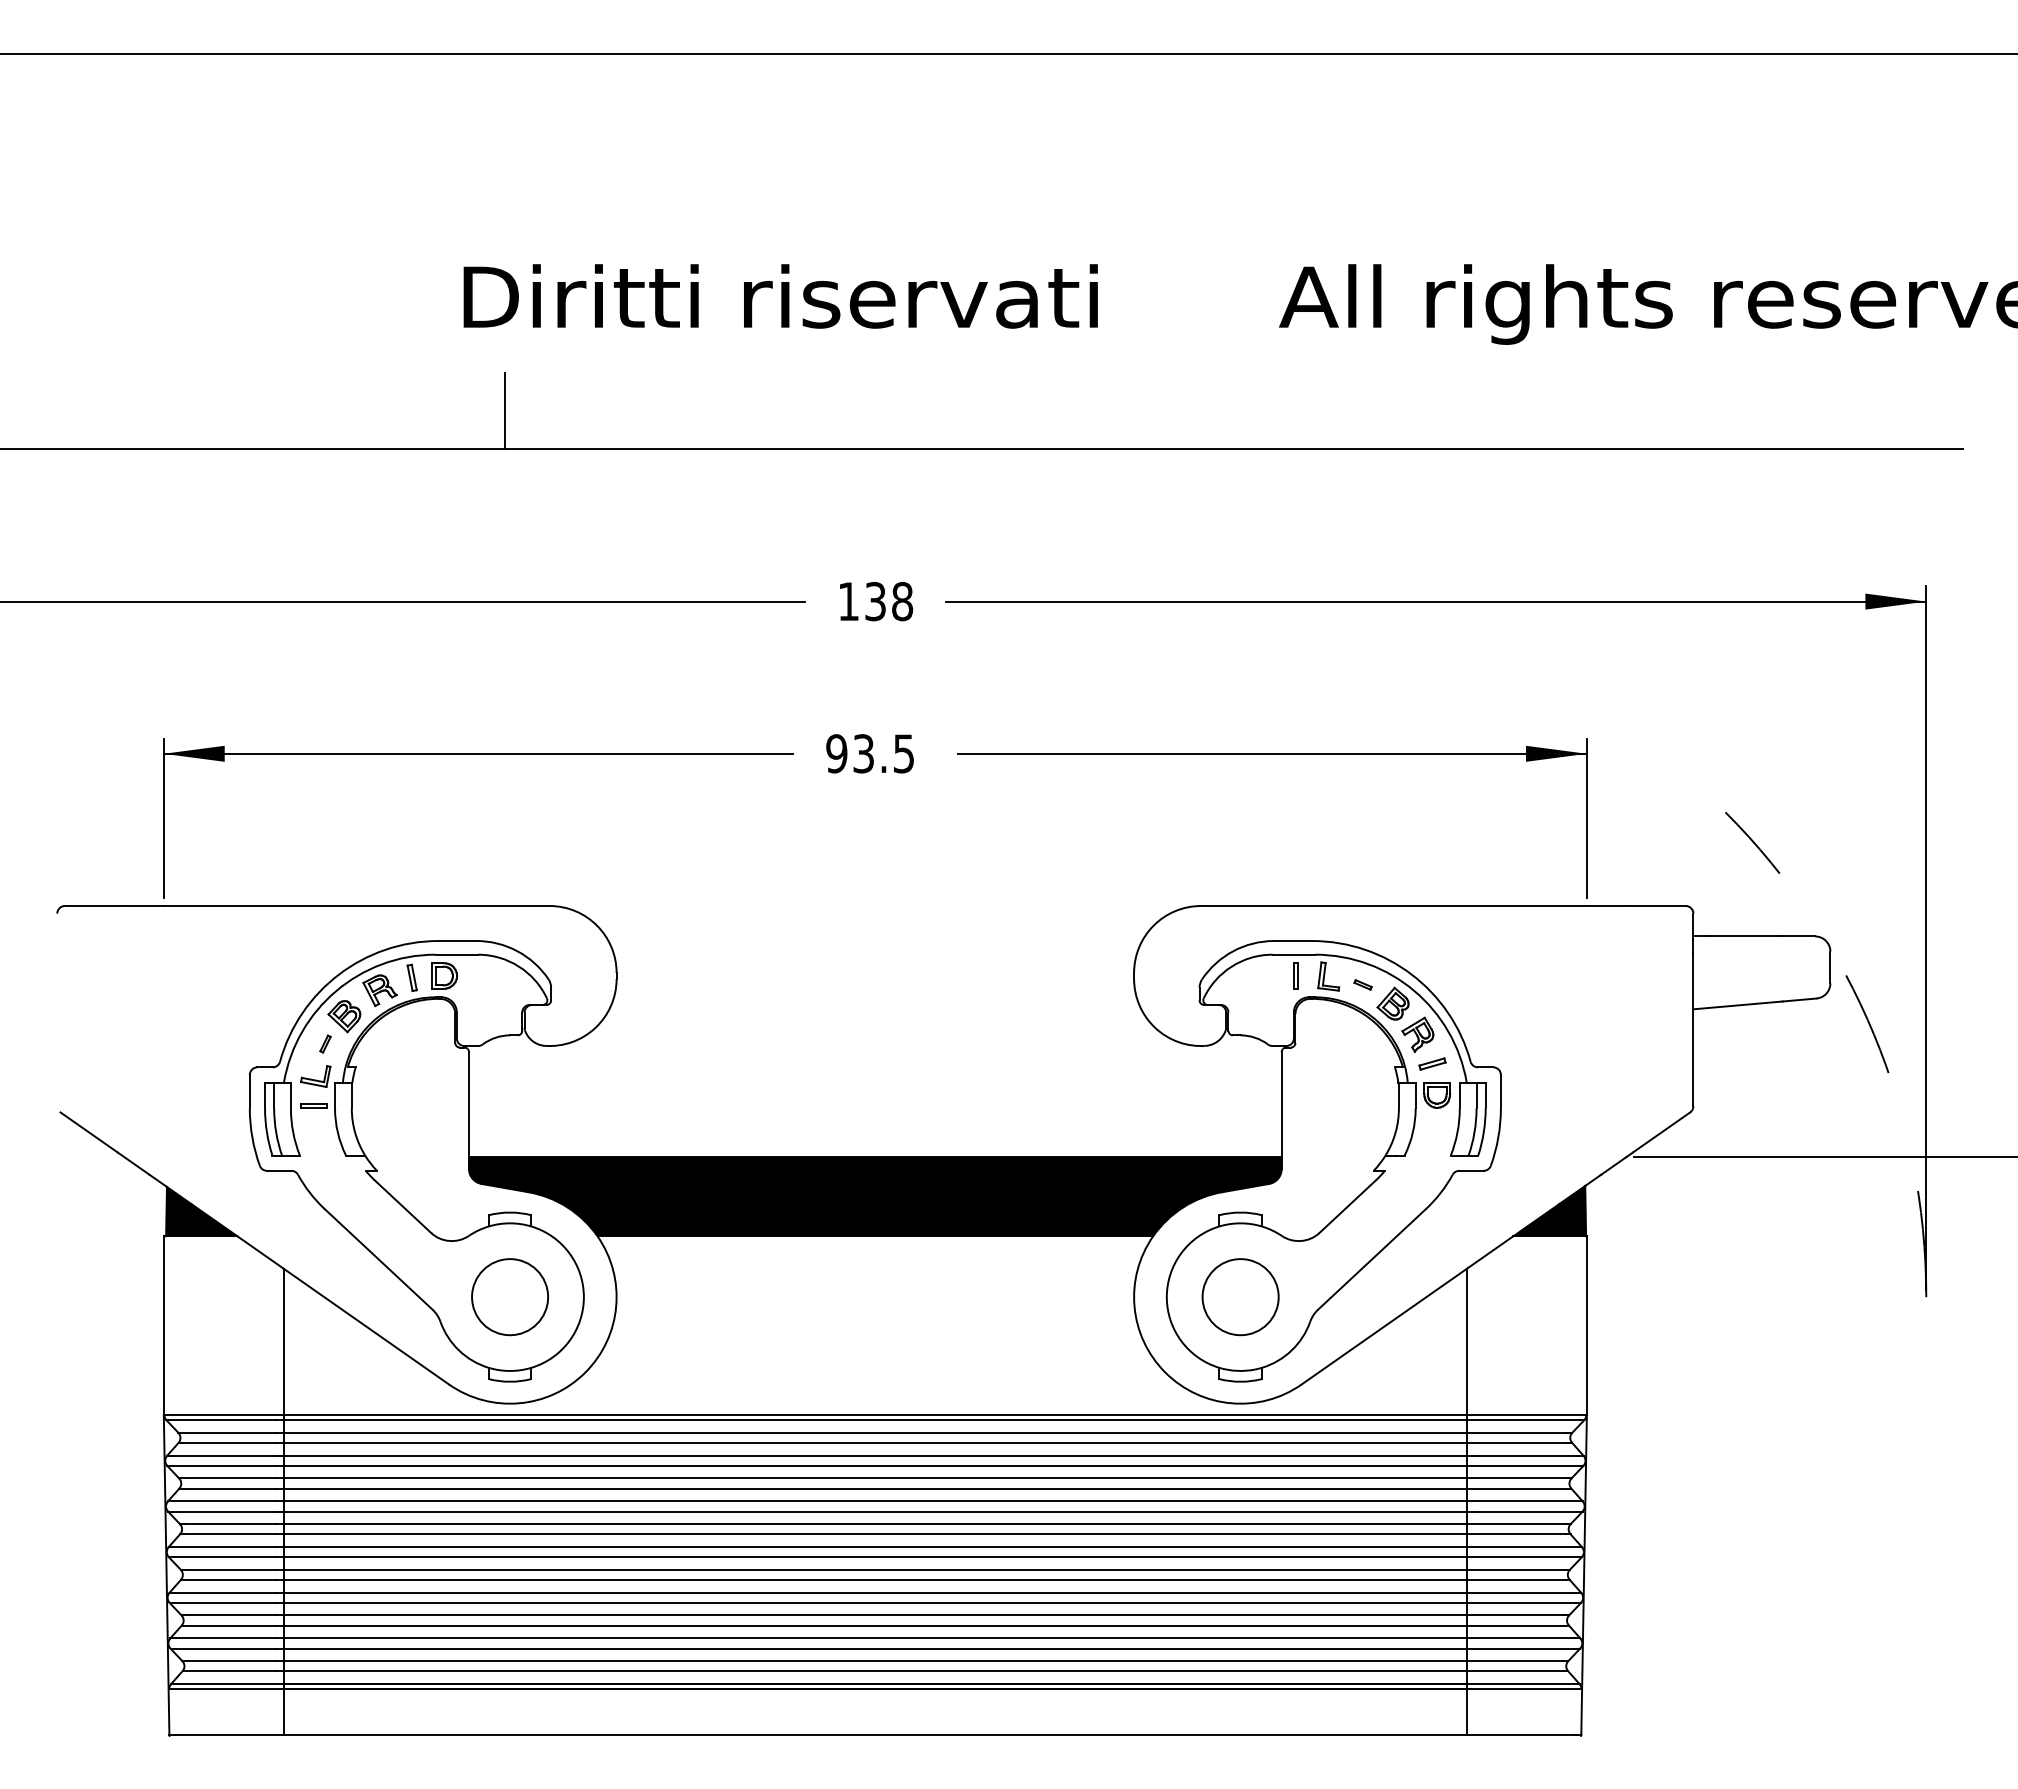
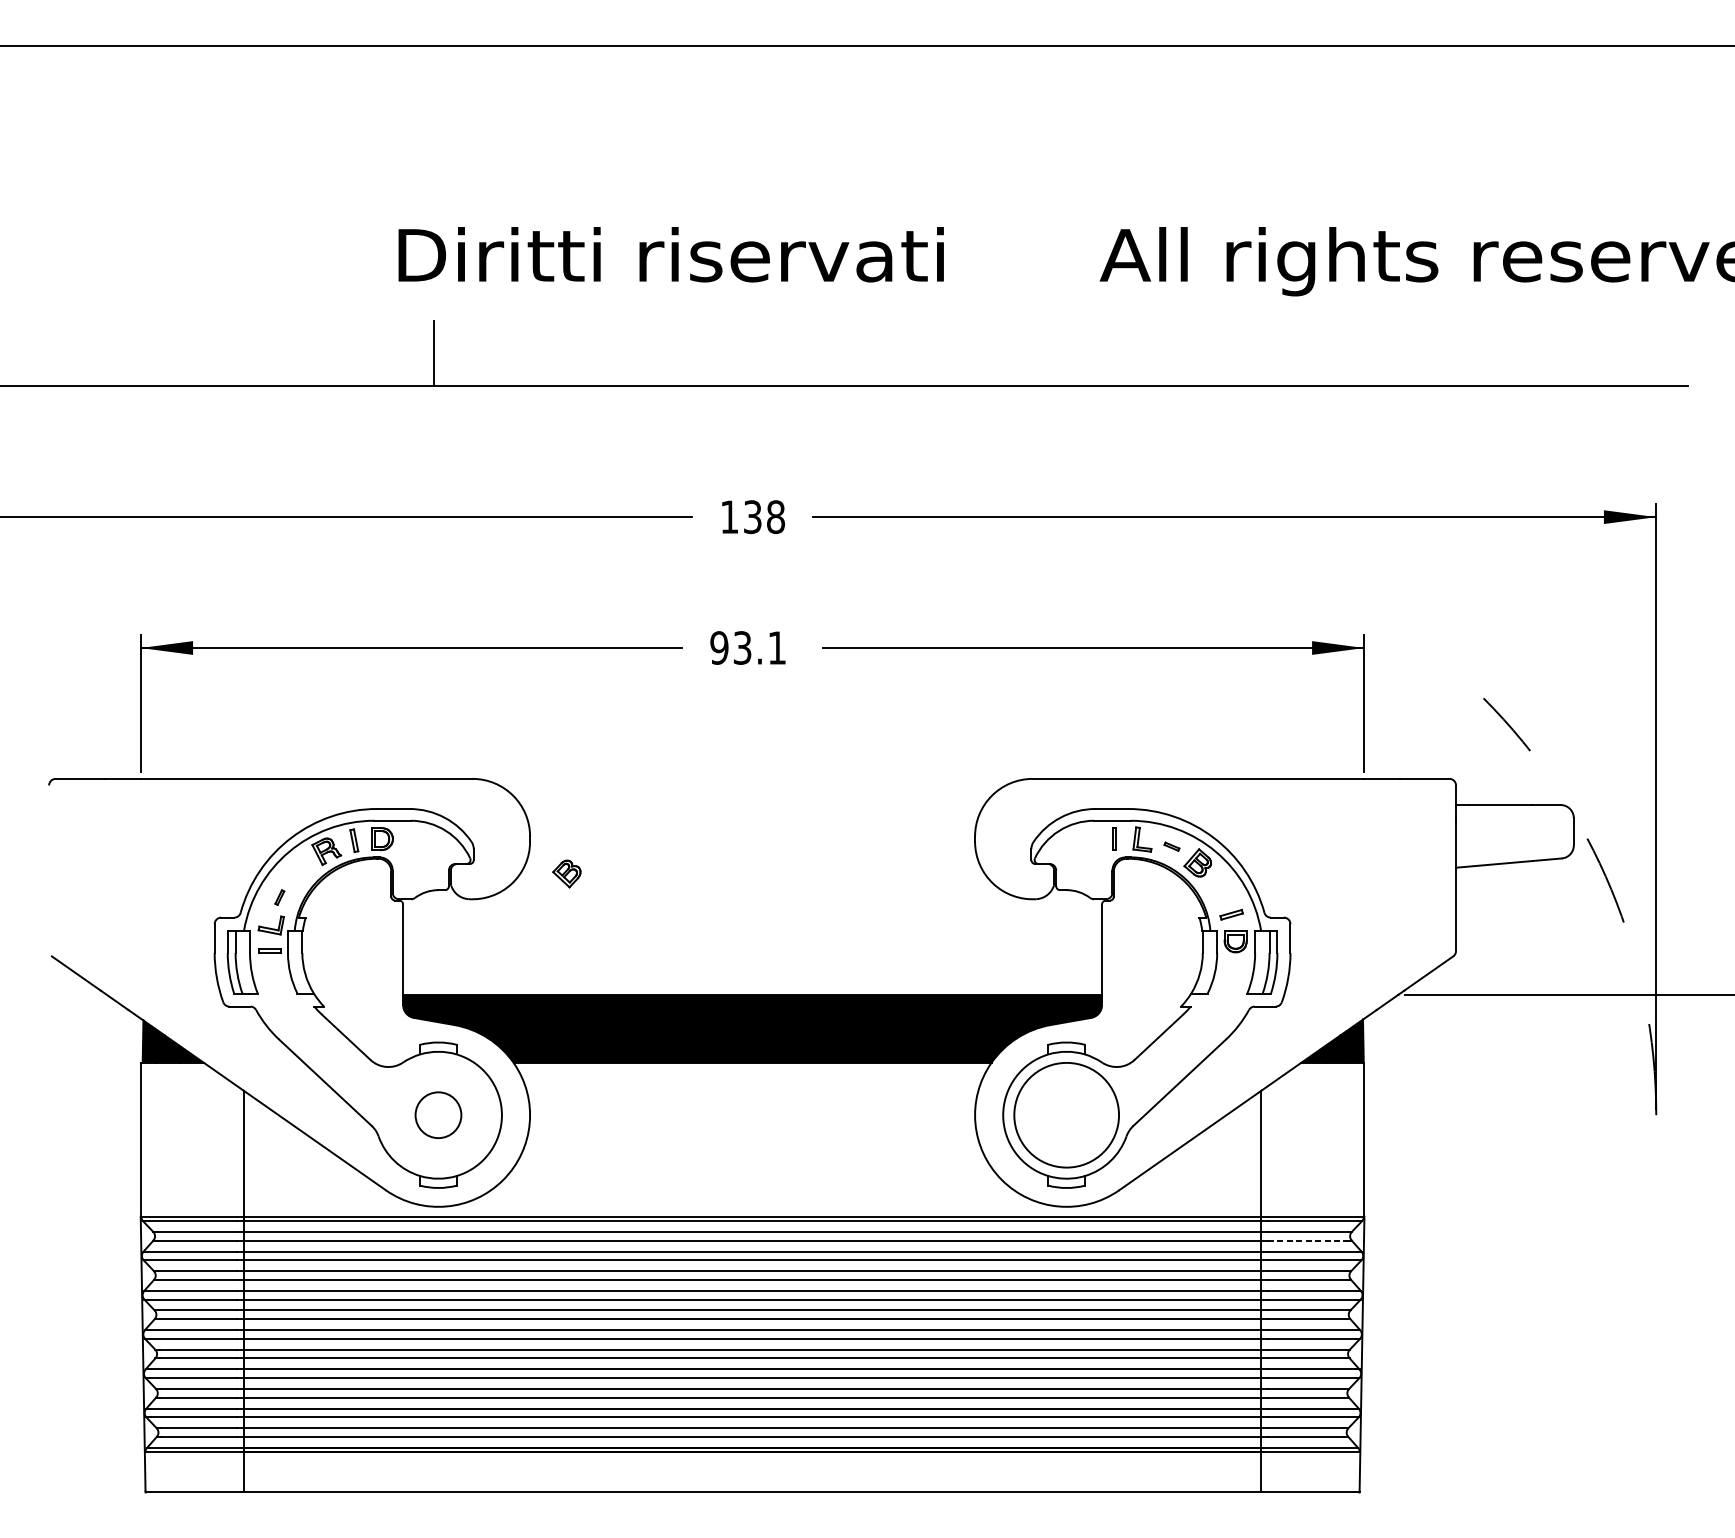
text: (903, 753) -> (776, 647), 93.5 -> 93.1
part: (344, 1016) -> (566, 873), moved
part: (1417, 1034) -> (1218, 889), removed
circle: (510, 1297) -> (438, 1115), size x0.7
circle: (1240, 1297) -> (1066, 1115), size x1.6
line: (1521, 1442) -> (1308, 1240), solid -> dashed

